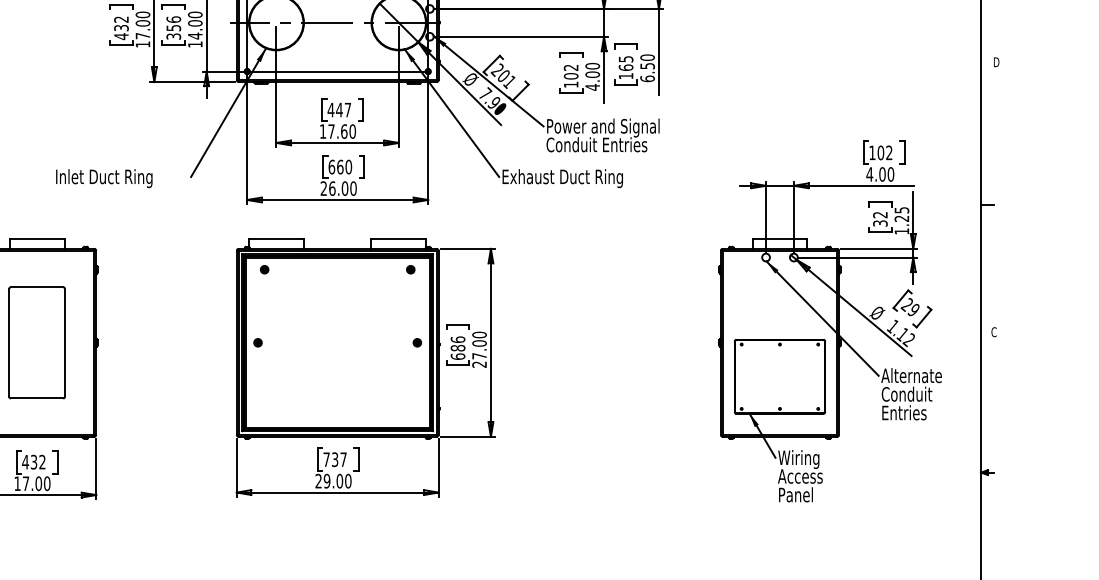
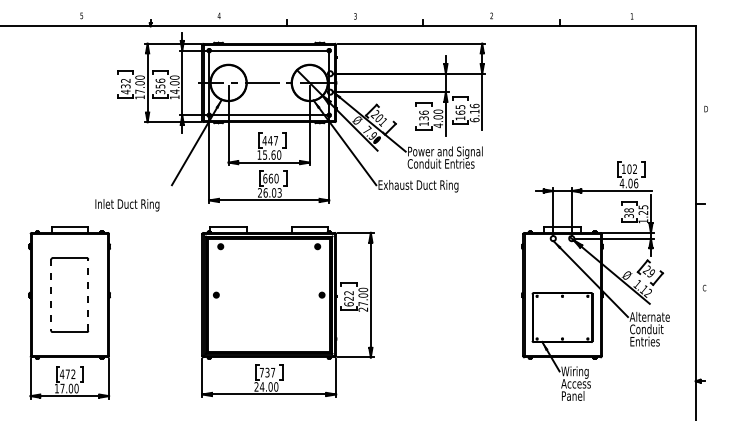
text: (647, 61) -> (474, 108), 6.50 -> 6.16
text: (570, 71) -> (423, 115), 102 -> 136
text: (332, 130) -> (265, 154), 17.60 -> 15.60
text: (891, 172) -> (636, 182), 4.00 -> 4.06
text: (104, 178) -> (127, 205), moved
text: (353, 188) -> (279, 192), 26.00 -> 26.03
text: (879, 215) -> (628, 210), 32 -> 38
line: (9, 343) -> (51, 295), solid -> dashed
line: (65, 343) -> (88, 295), solid -> dashed
text: (457, 343) -> (348, 295), 686 -> 622
text: (33, 462) -> (67, 374), 432 -> 472
text: (326, 480) -> (261, 386), 29.00 -> 24.00

